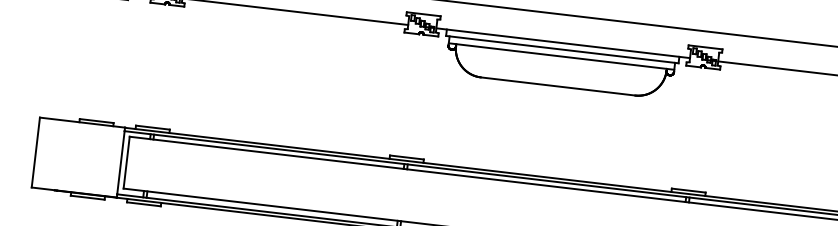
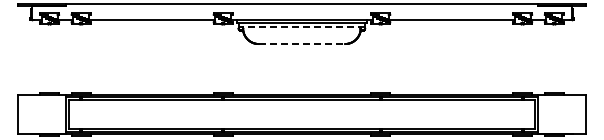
line: (560, 56) -> (301, 27), solid -> dashed
line: (558, 87) -> (302, 44), solid -> dashed

